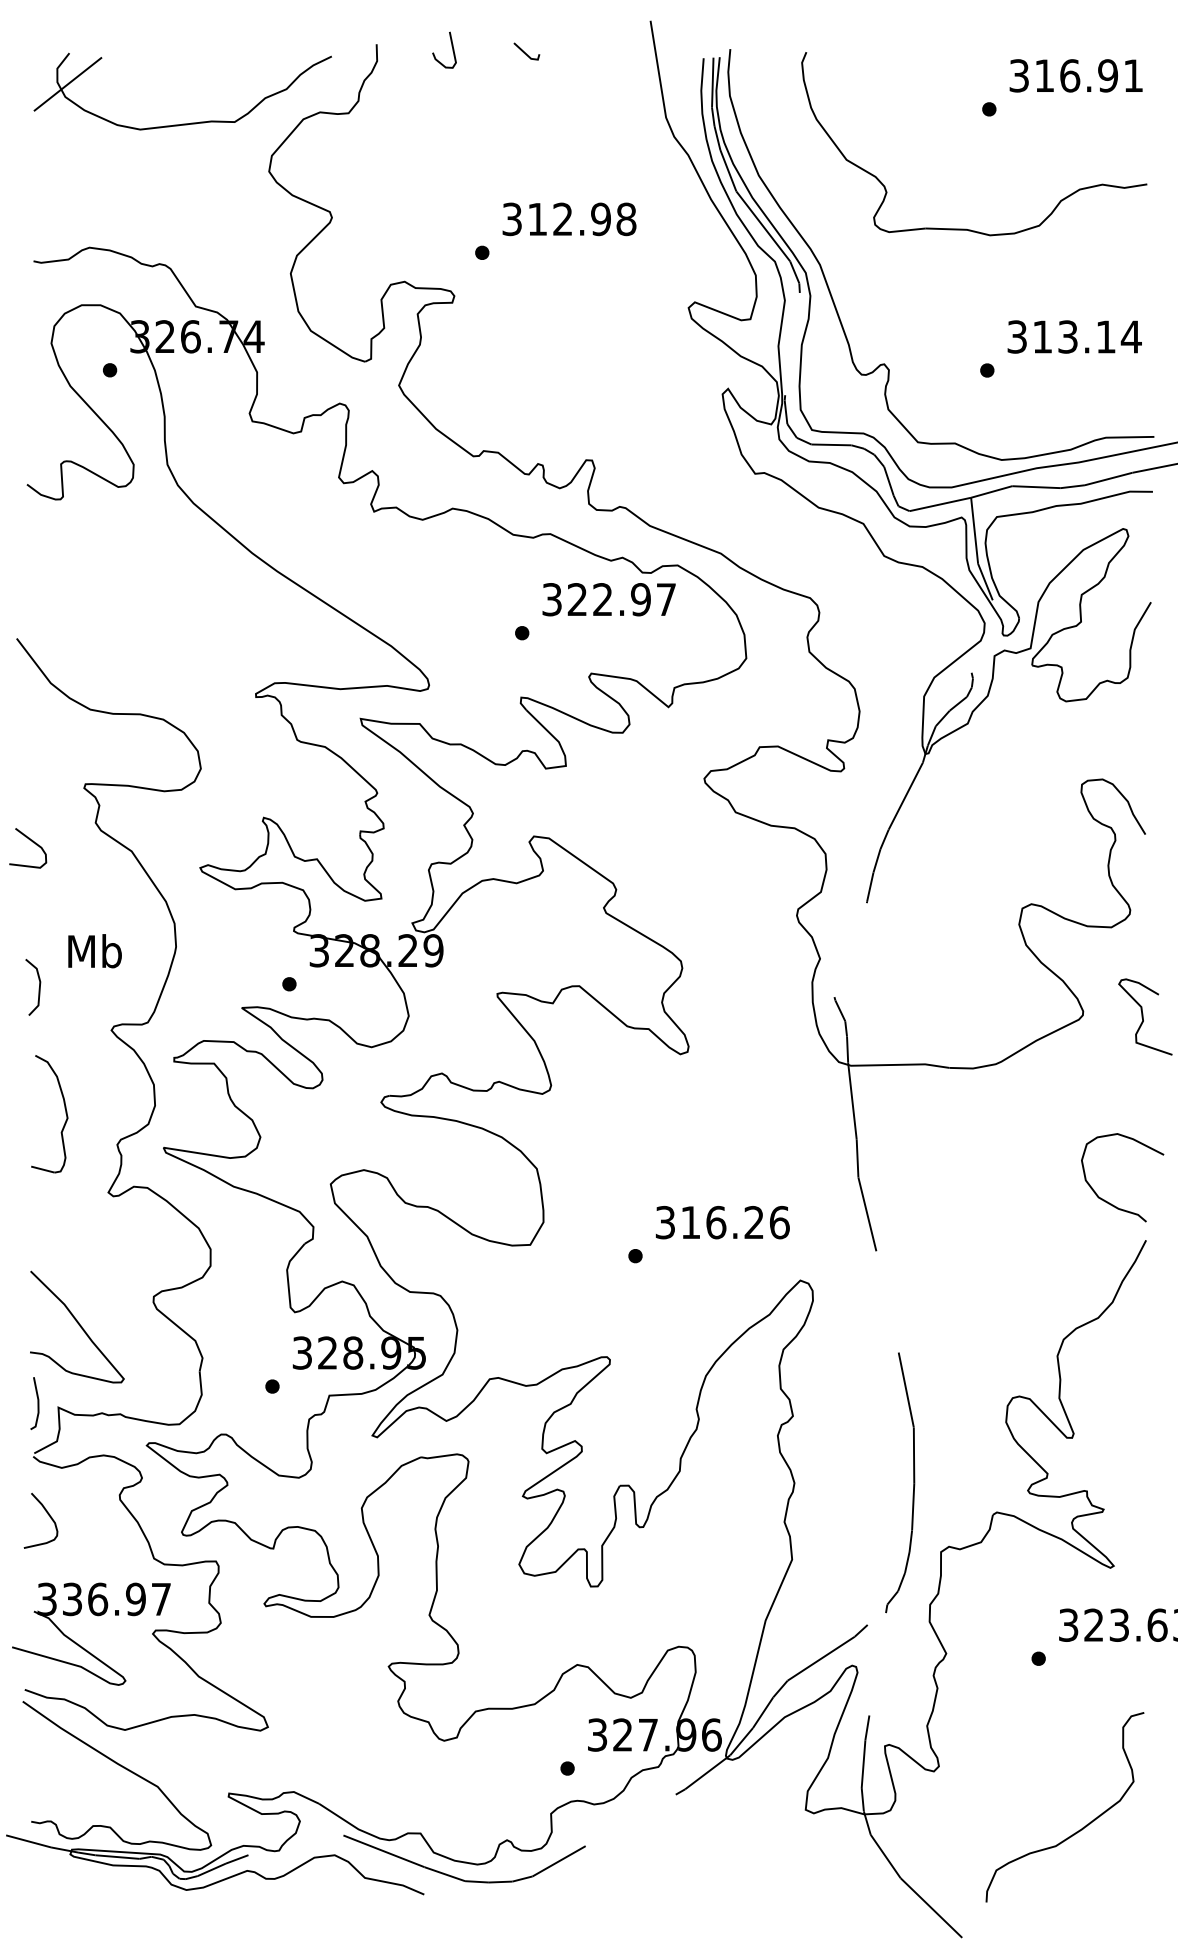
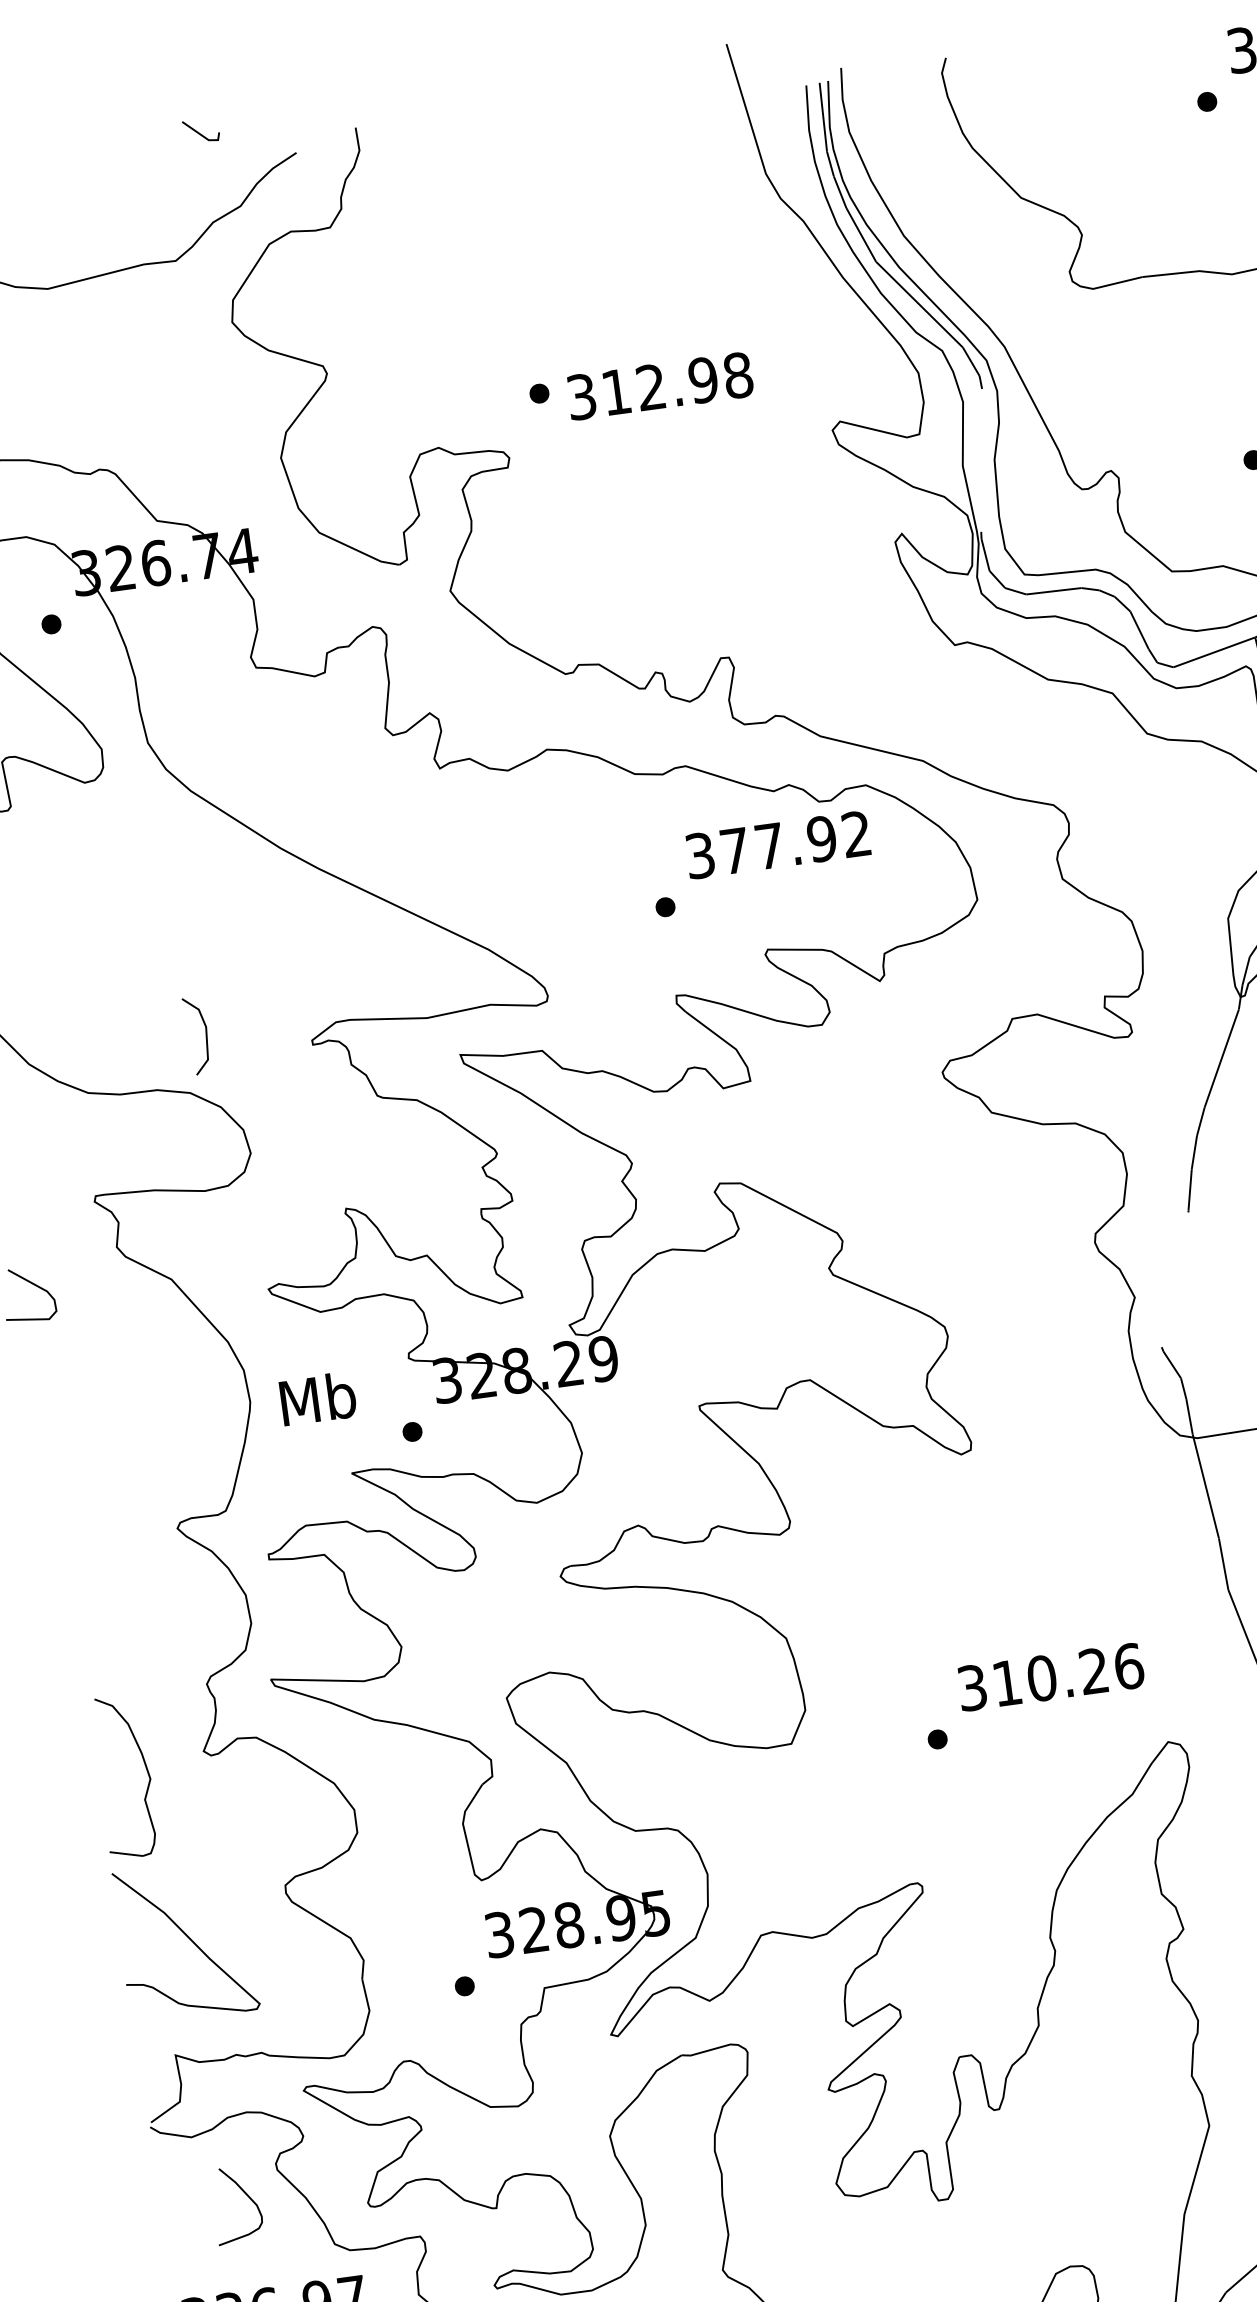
curve: (451, 46) -> (458, 116), removed
line: (525, 52) -> (199, 132), moved
text: (569, 219) -> (660, 386), moved
text: (621, 599) -> (795, 842), 322.97 -> 377.92
text: (94, 951) -> (317, 1399), moved
line: (38, 988) -> (204, 1036), moved
part: (65, 1113) -> (146, 1772), moved
text: (716, 1222) -> (1042, 1678), 316.26 -> 310.26
line: (37, 1403) -> (146, 2053), removed
curve: (47, 1514) -> (244, 2195), moved

